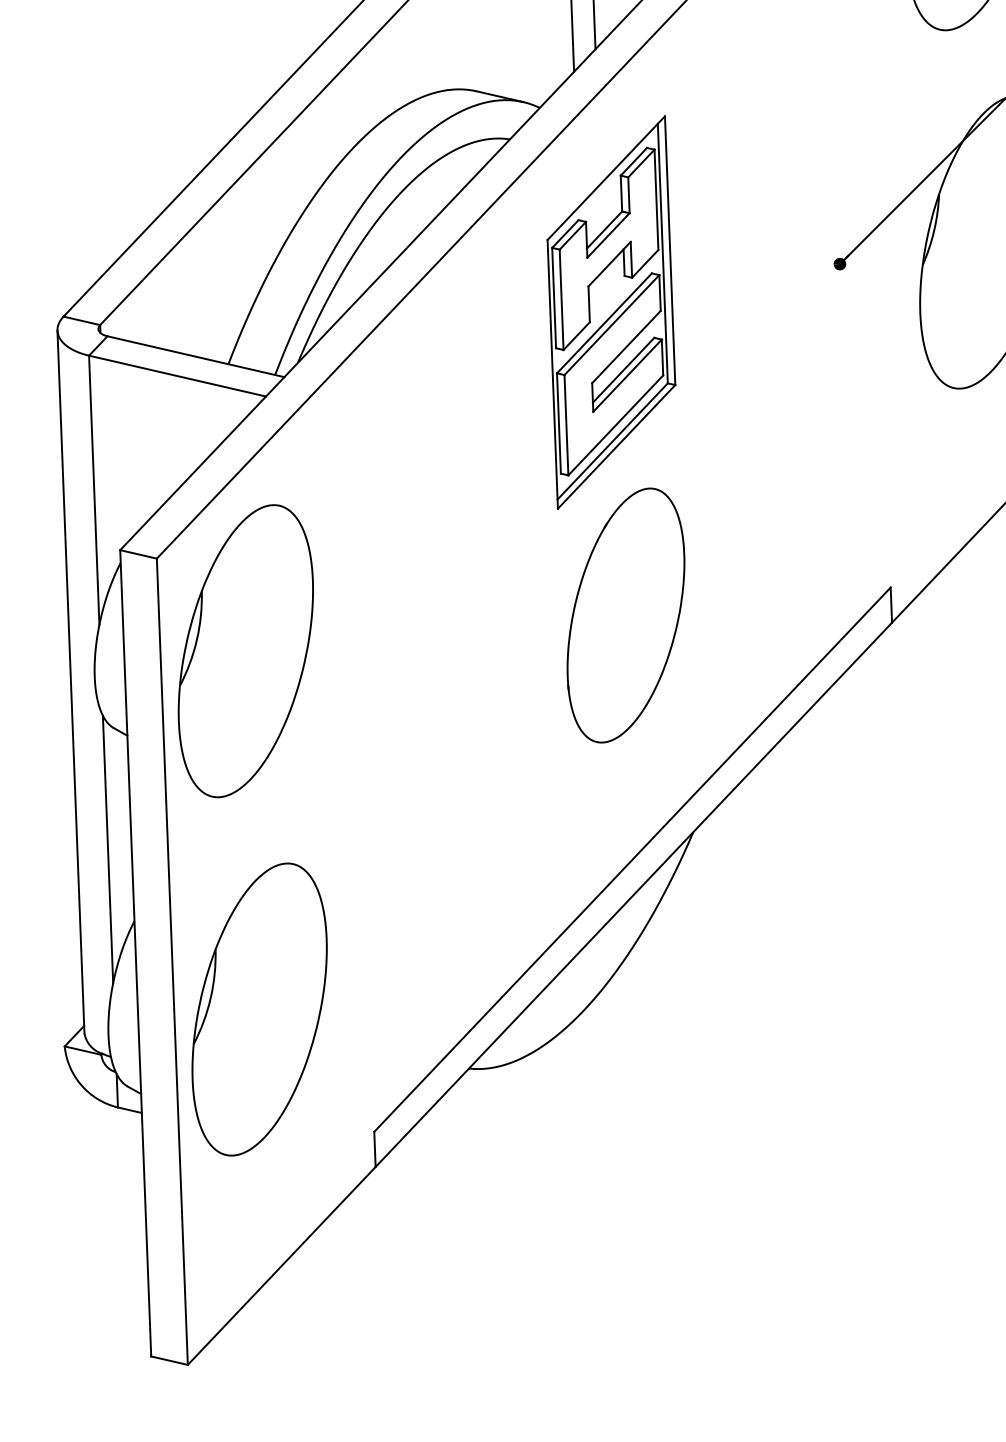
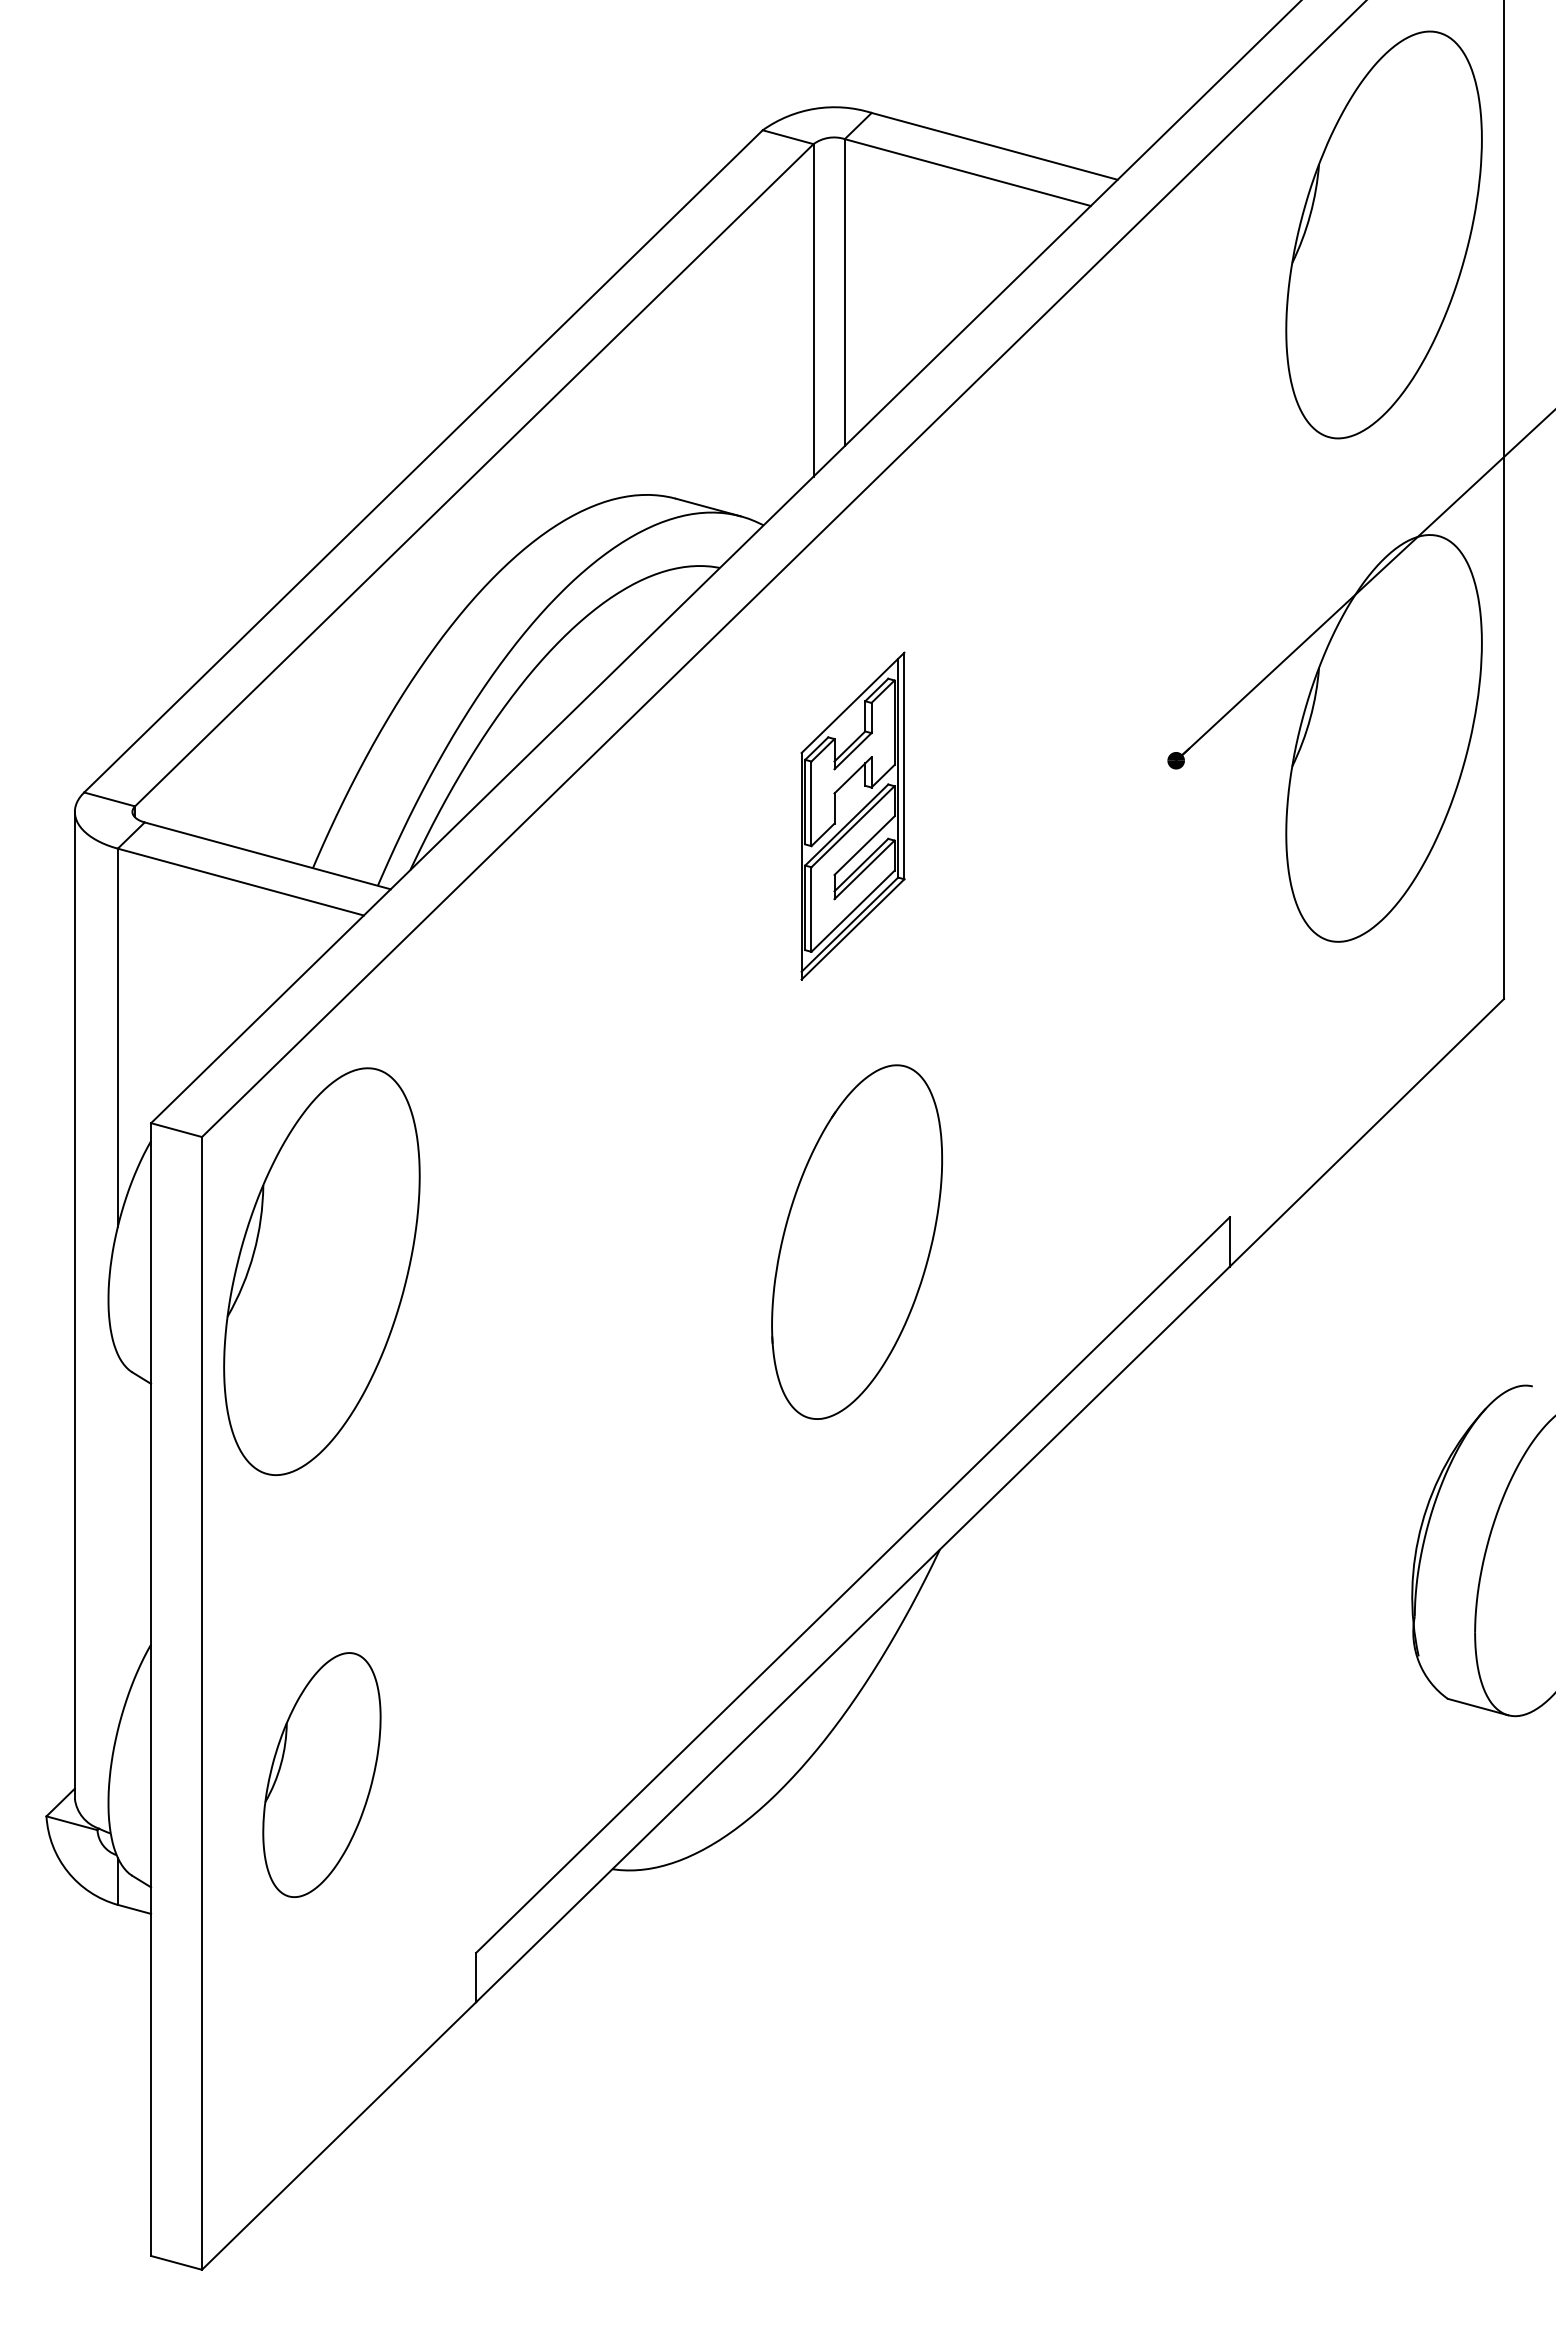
part: (611, 311) -> (852, 815), size x0.6
line: (107, 849) -> (117, 1542), removed
part: (259, 1009) -> (321, 1774), size x0.6

